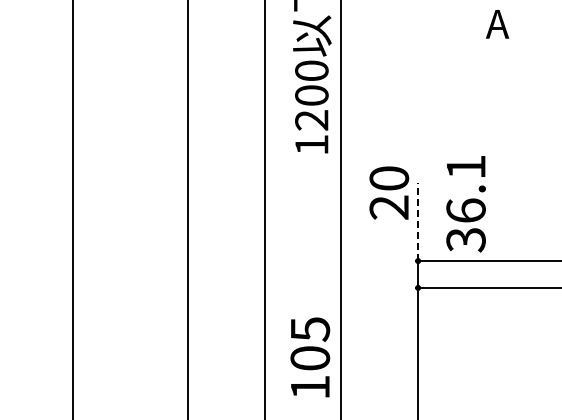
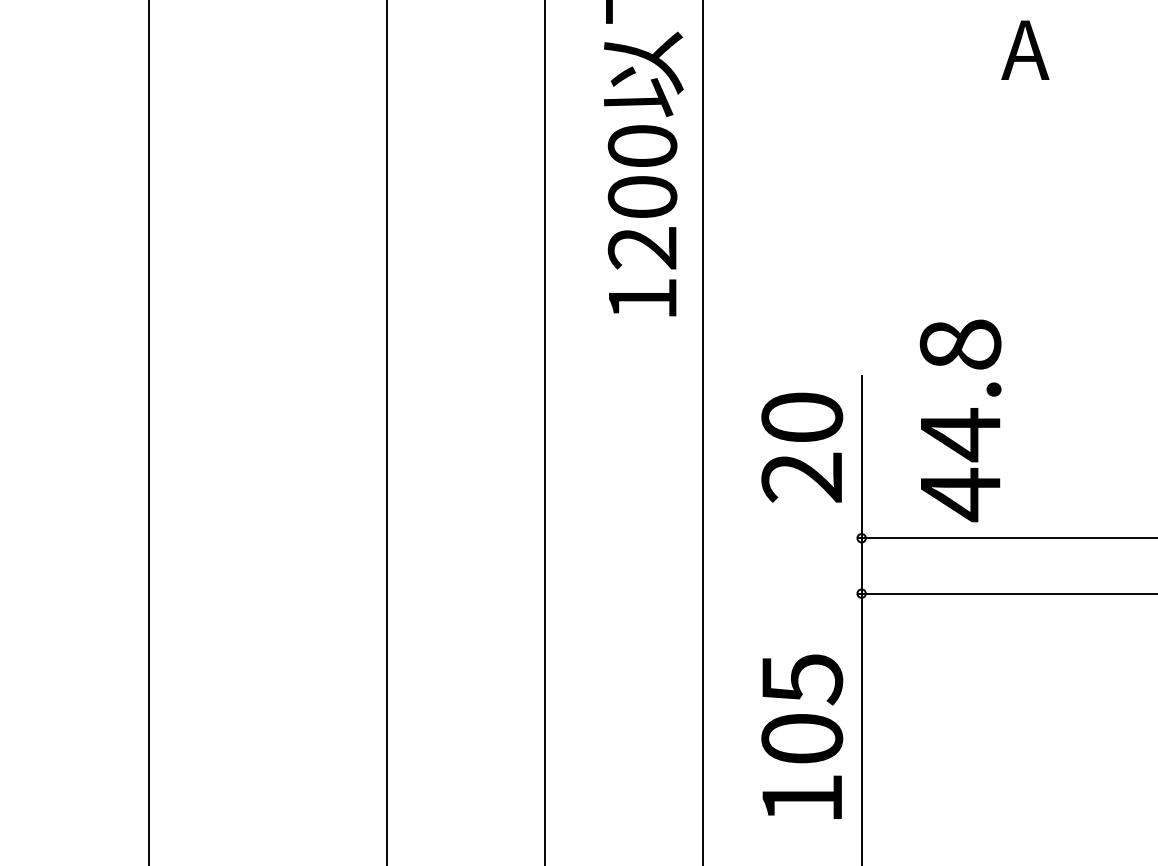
text: (389, 192) -> (802, 446), moved
text: (465, 204) -> (959, 421), 36.1 -> 44.8
line: (418, 221) -> (862, 456), dashed -> solid
text: (310, 357) -> (802, 737), moved

